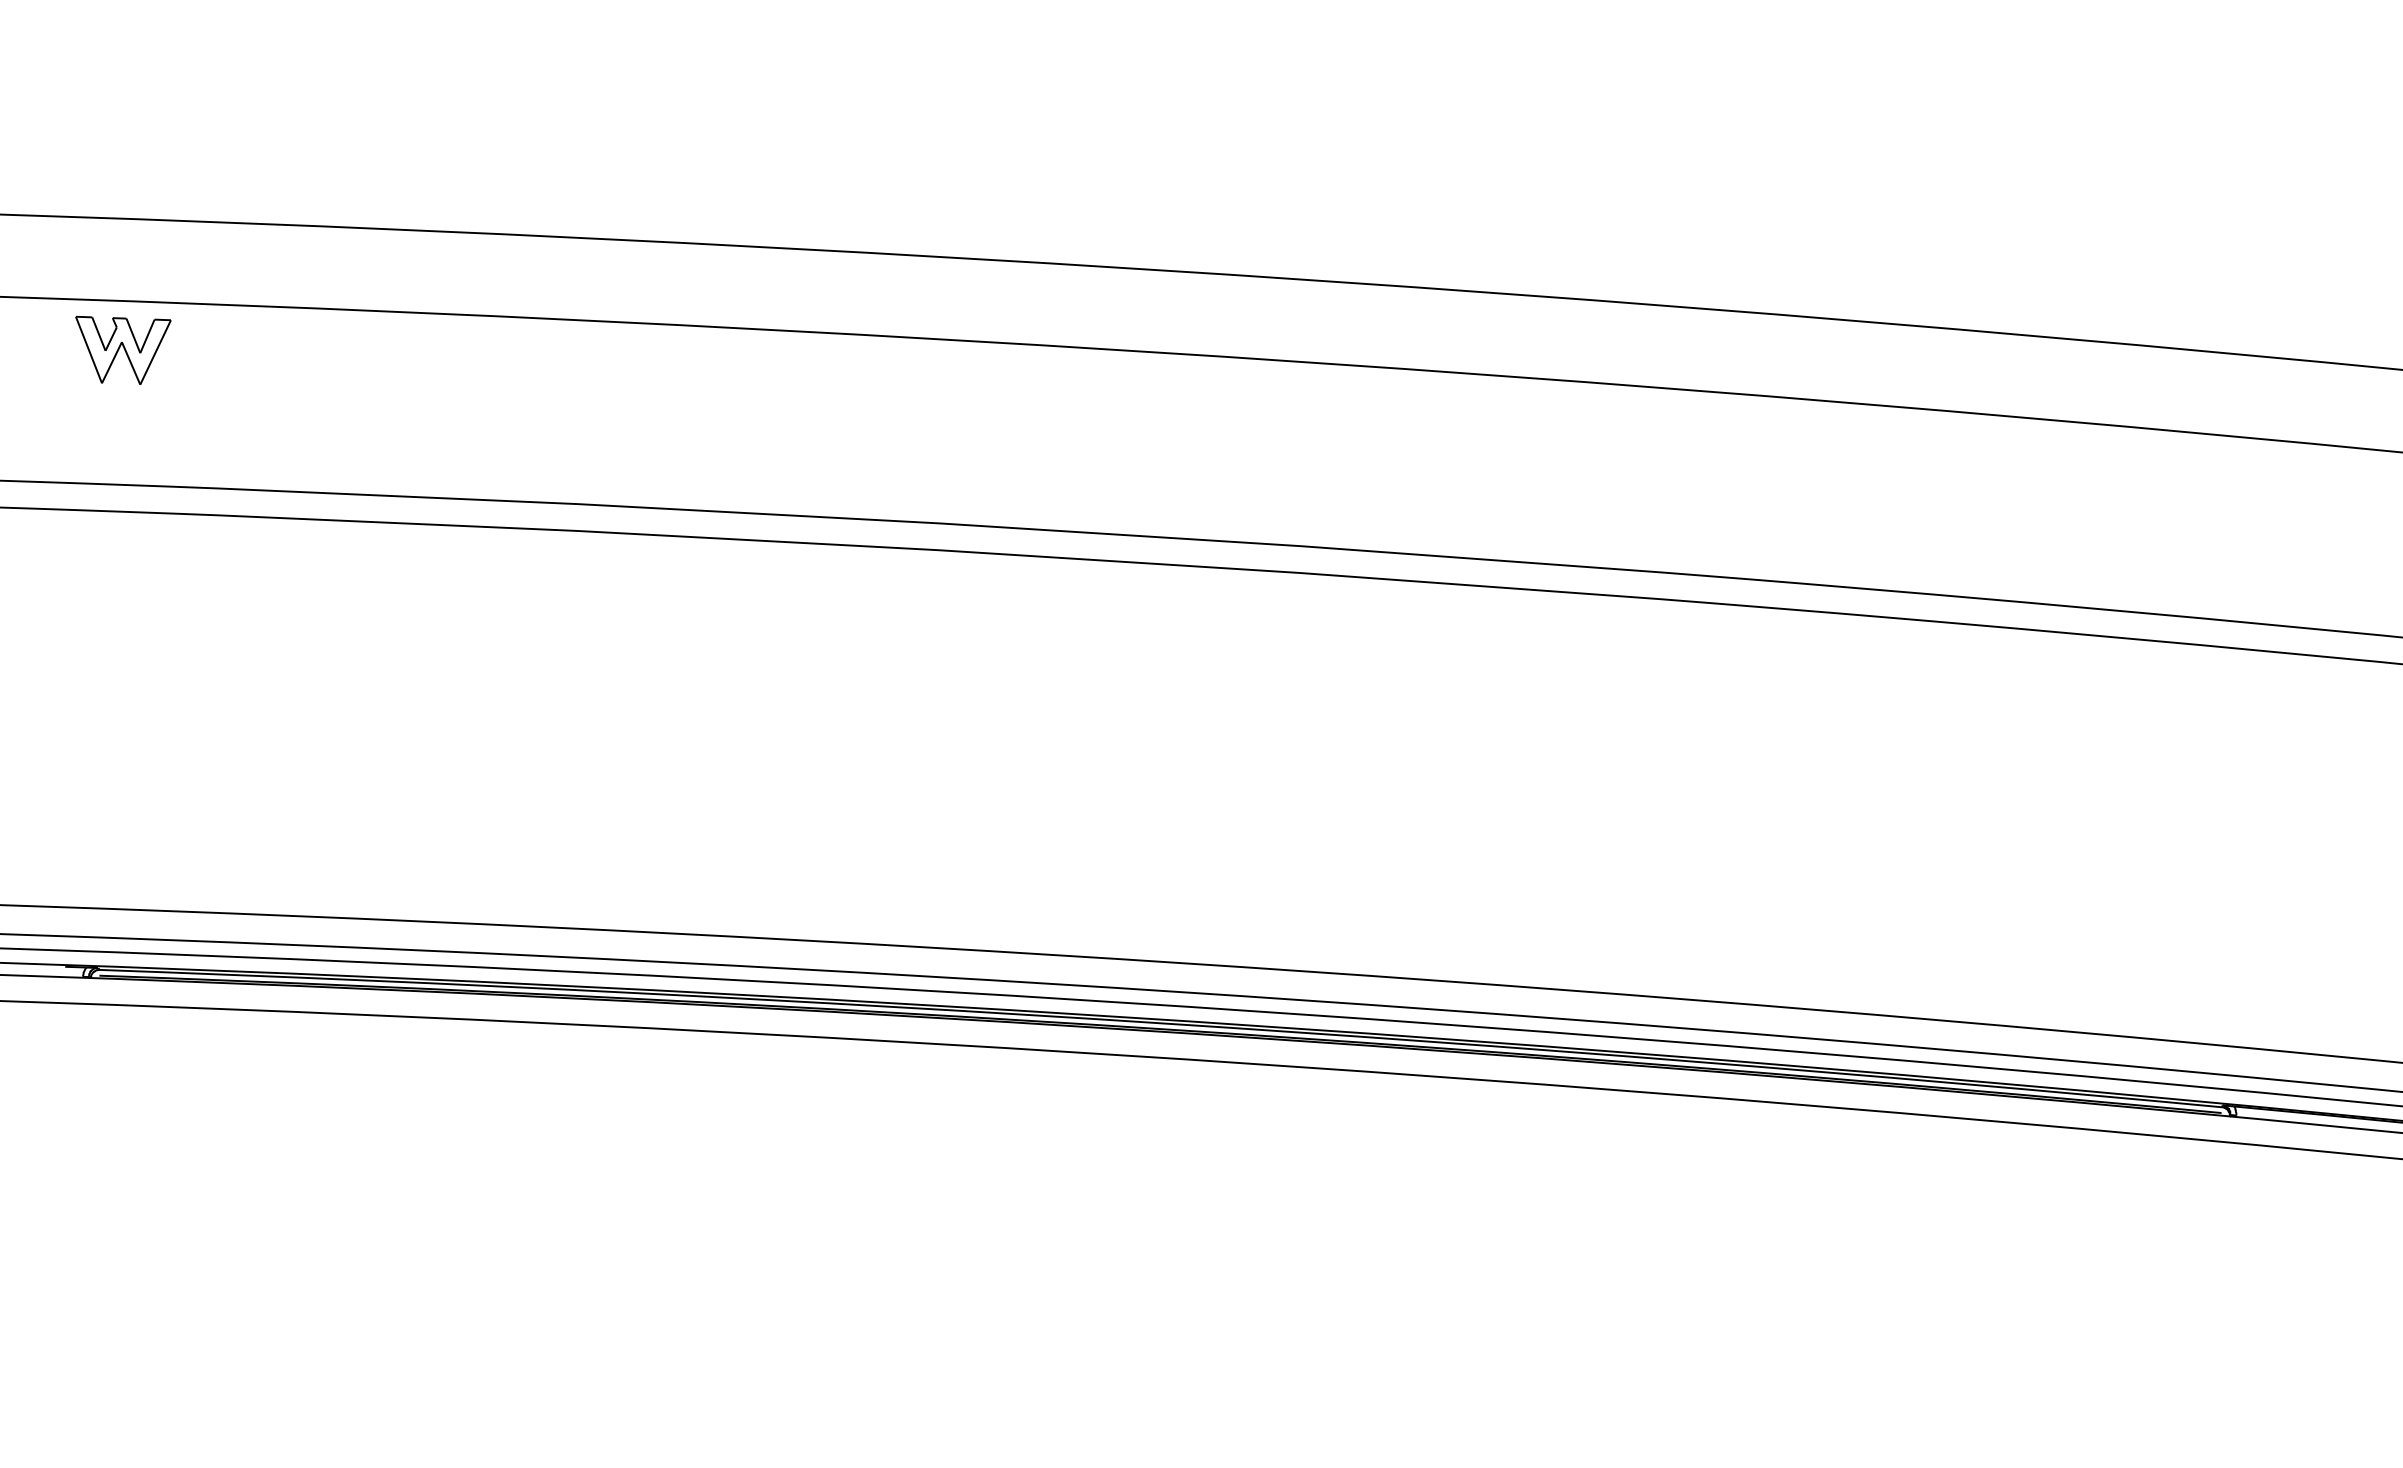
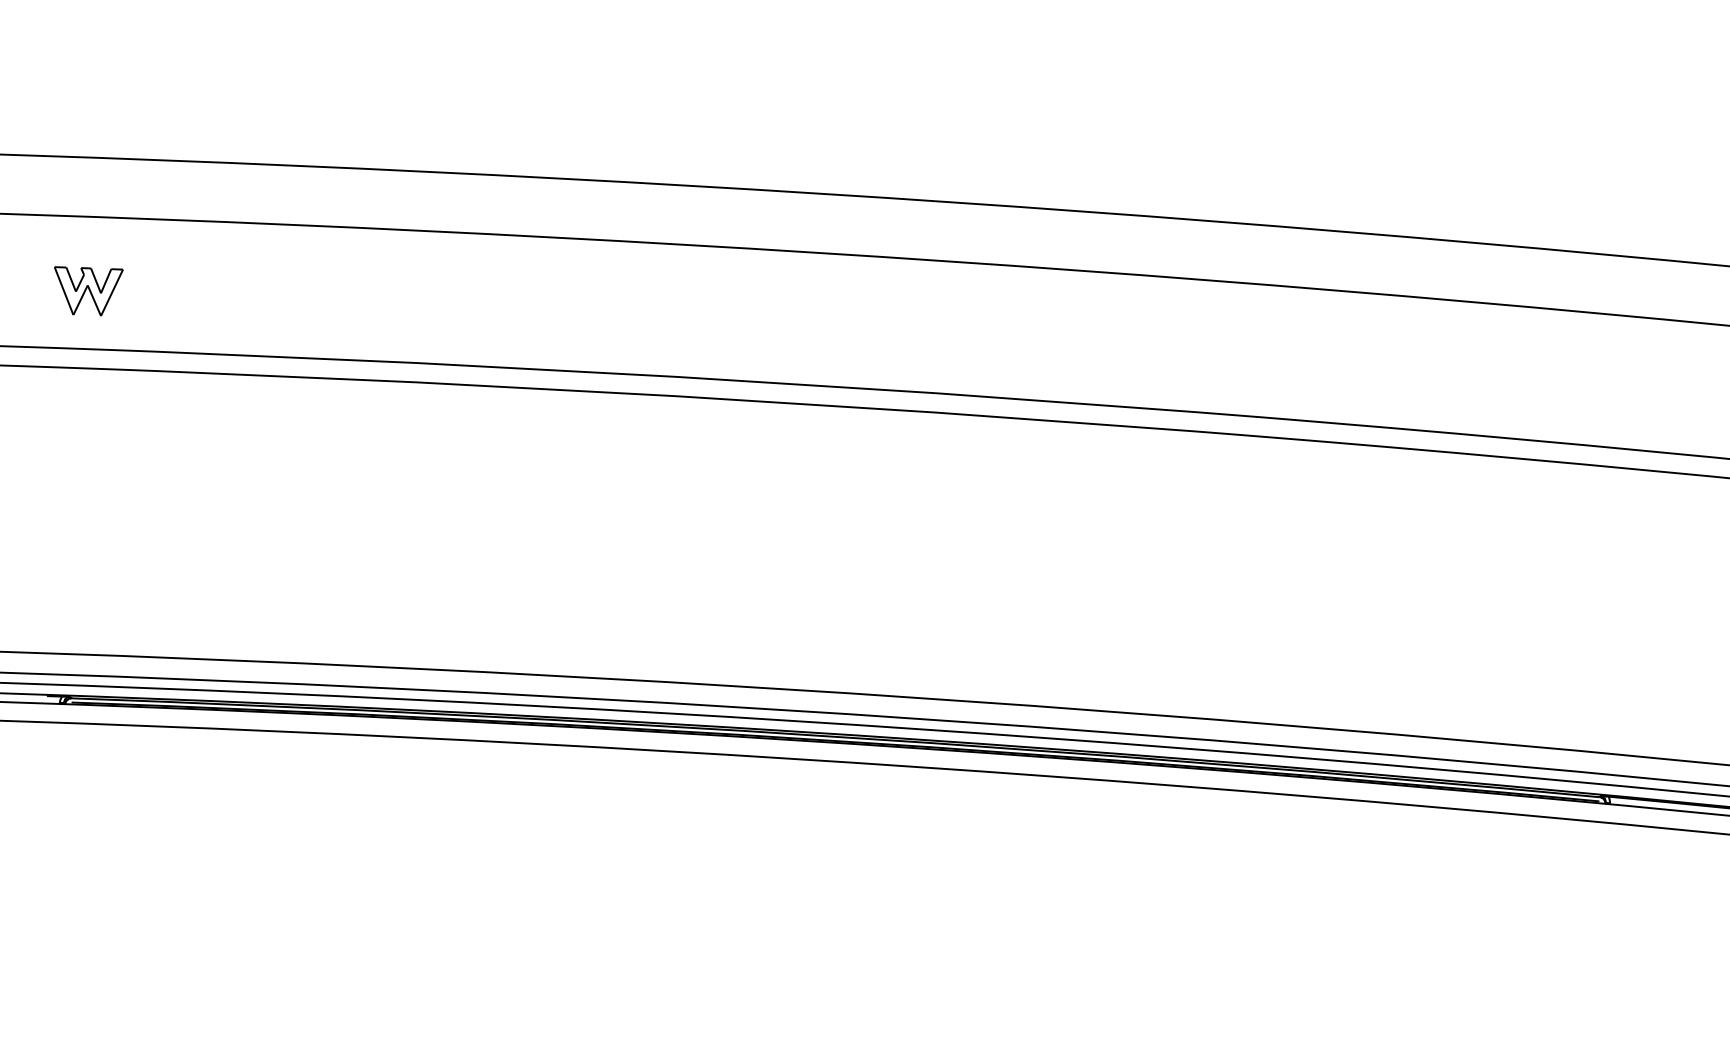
part: (122, 350) -> (88, 291), moved

